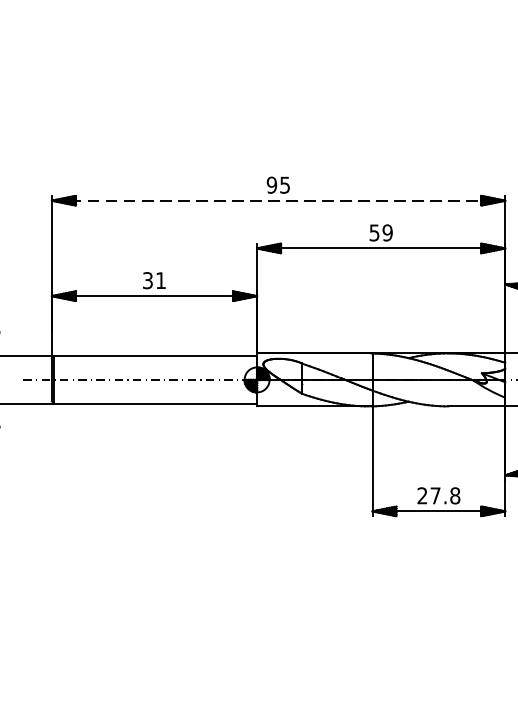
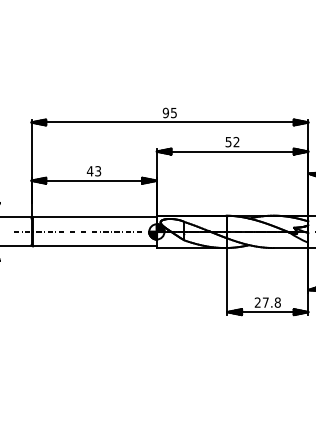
line: (279, 200) -> (170, 122), dashed -> solid
text: (387, 233) -> (236, 142), 59 -> 52
text: (153, 281) -> (93, 171), 31 -> 43

